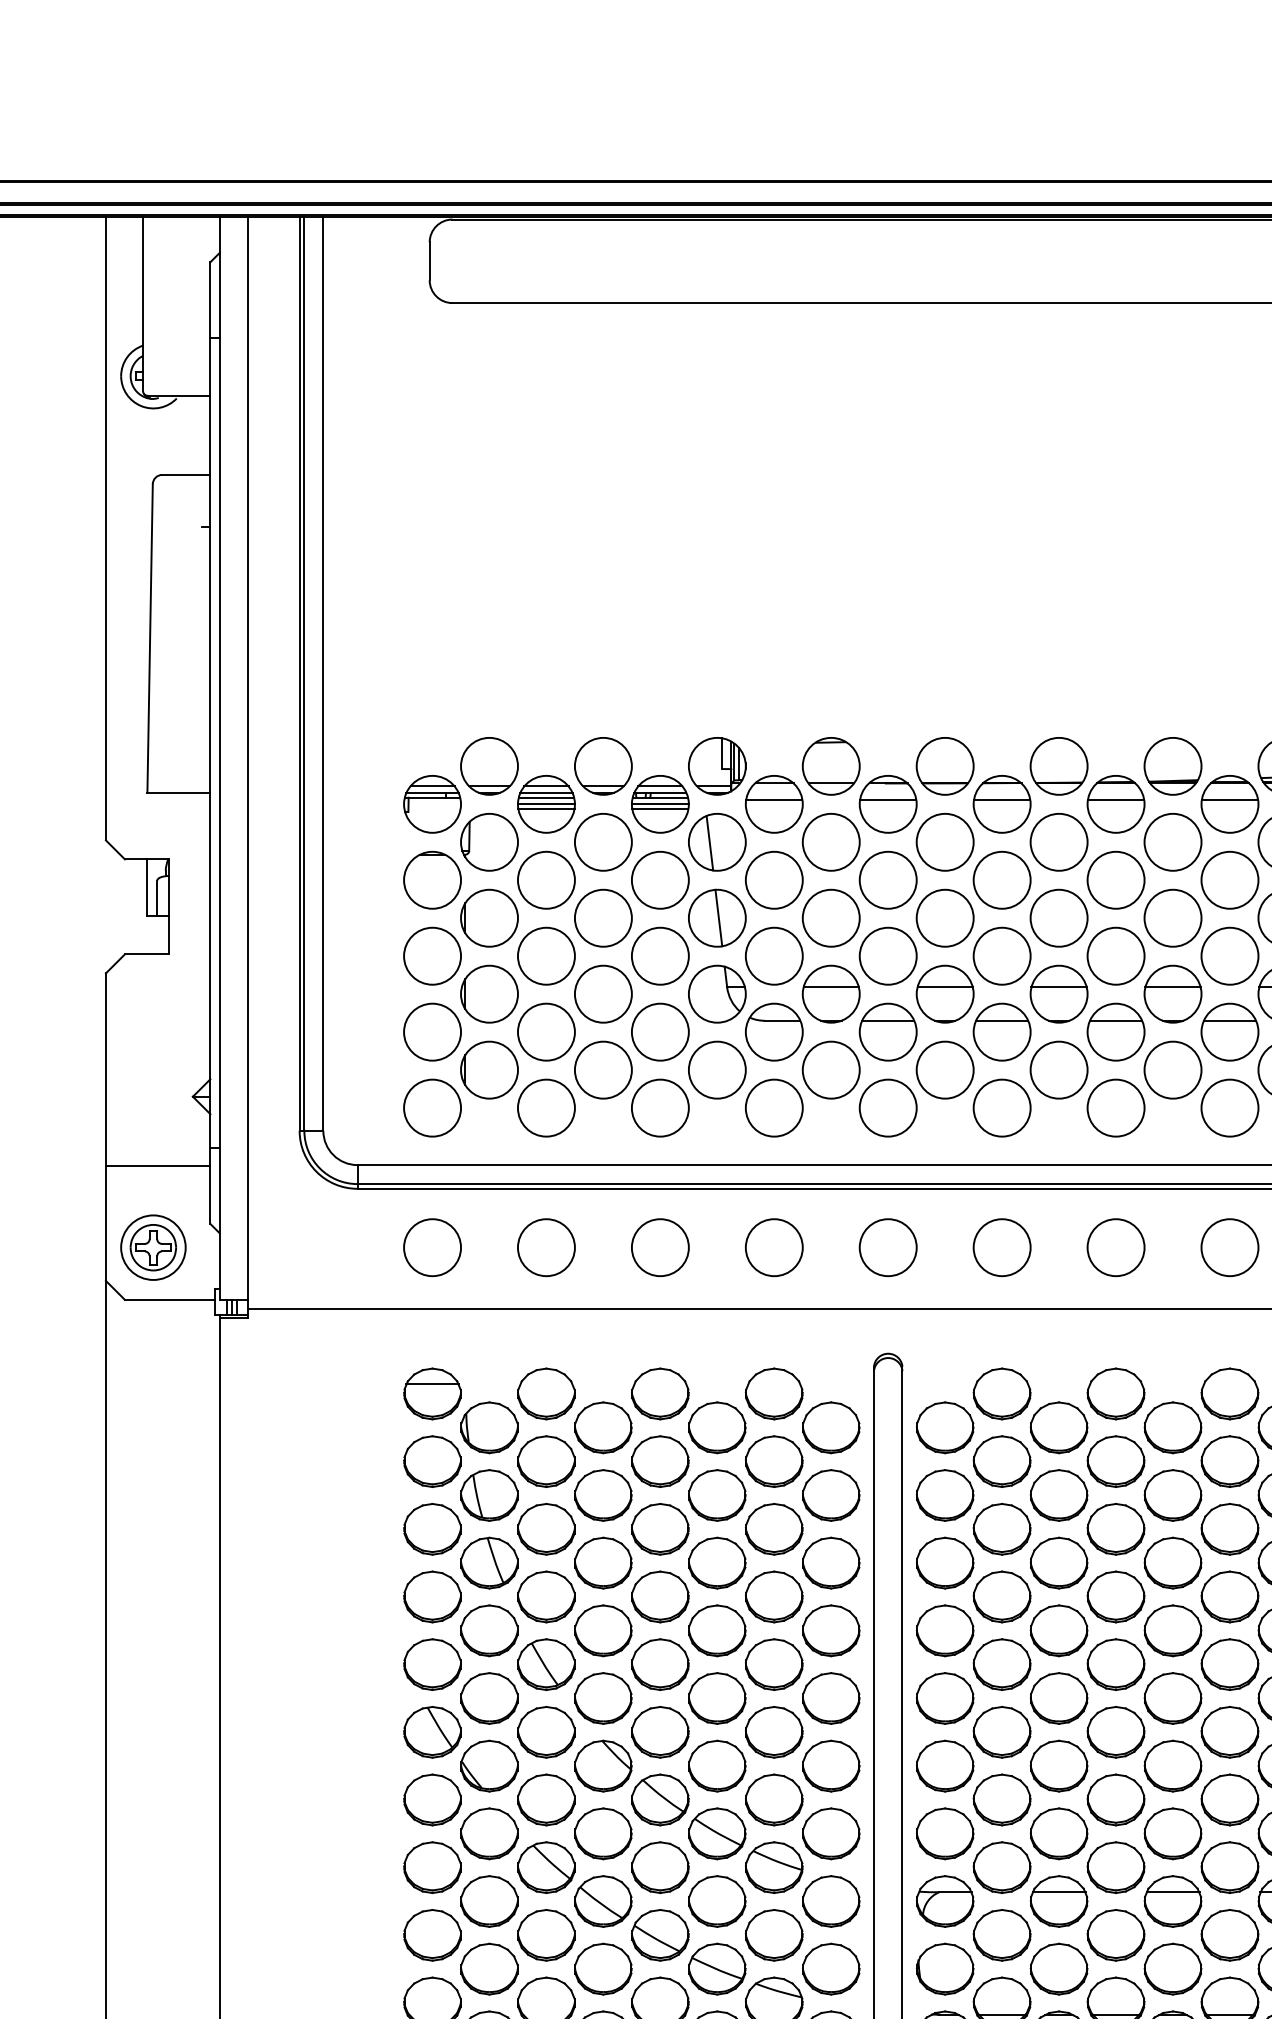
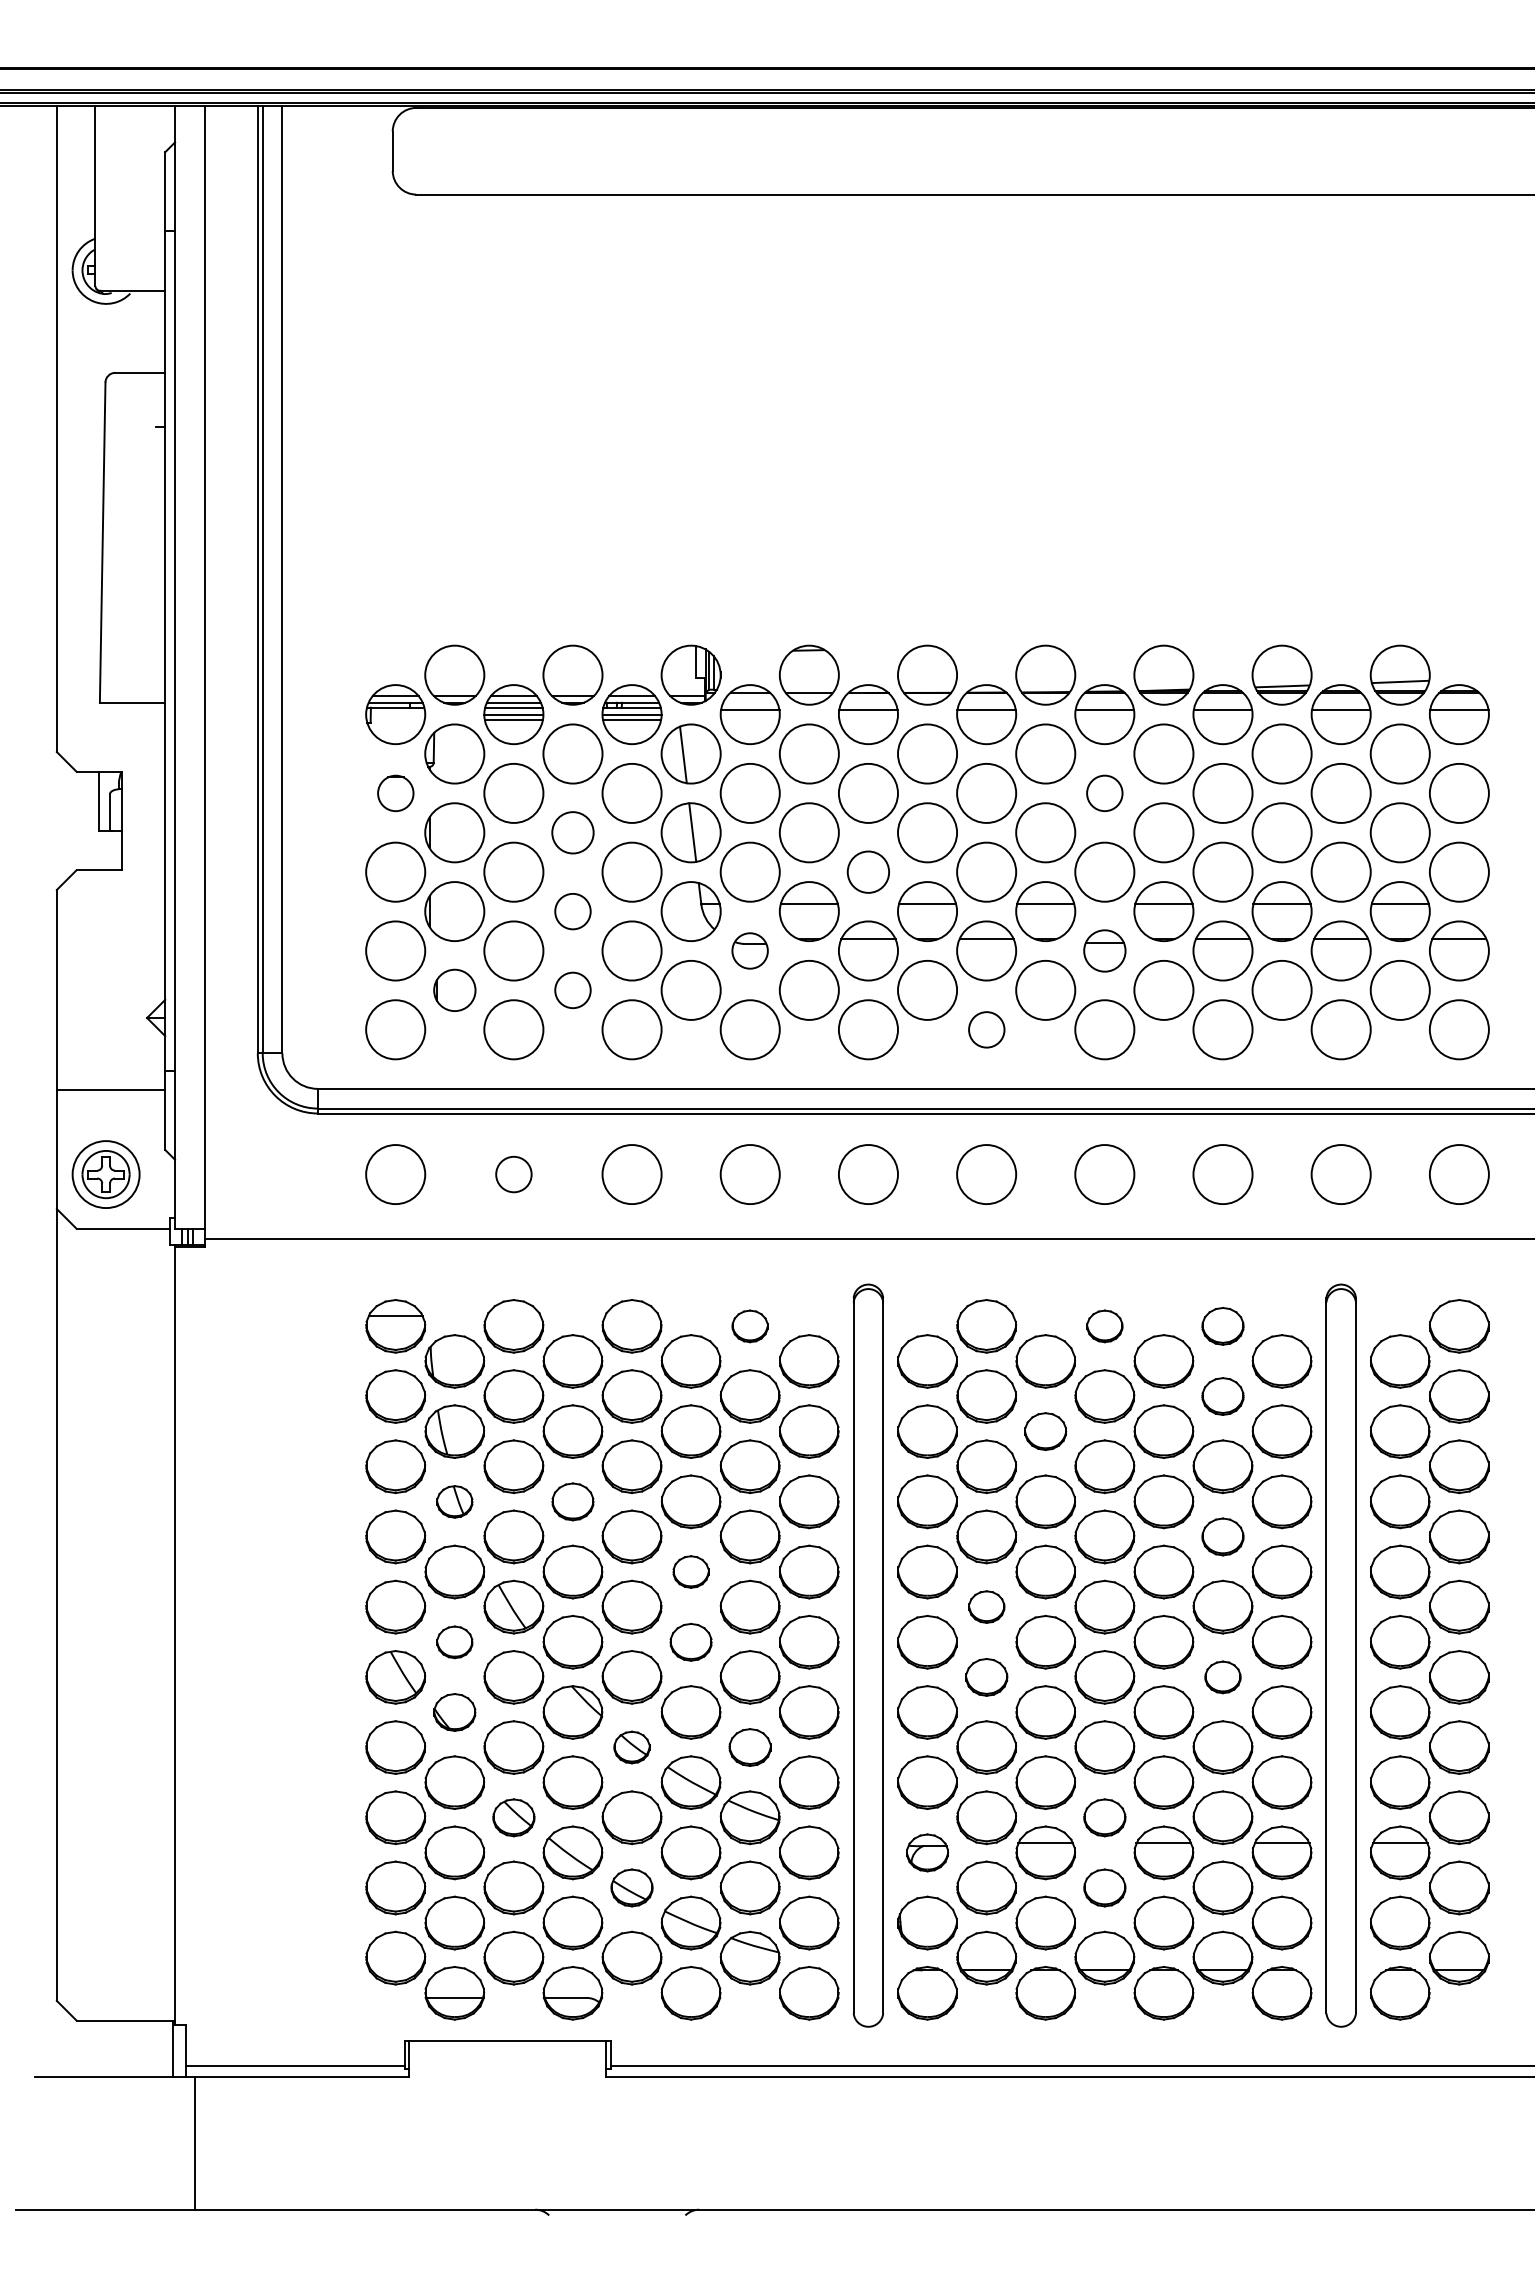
circle: (1115, 879) -> (1104, 792), size x0.6
part: (432, 880) -> (395, 793), size x0.6
circle: (602, 917) -> (572, 832), size x0.7
circle: (888, 955) -> (868, 871), size x0.7
circle: (602, 994) -> (572, 911), size x0.6
part: (773, 1031) -> (749, 950), size x0.6
part: (1115, 1031) -> (1104, 950), size x0.7
part: (489, 1070) -> (454, 990), size x0.7
circle: (602, 1070) -> (572, 990), size x0.6
circle: (1002, 1107) -> (986, 1029), size x0.6
circle: (546, 1247) -> (513, 1174), size x0.6
part: (773, 1394) -> (749, 1326), size x0.6
part: (1115, 1394) -> (1104, 1326), size x0.6
part: (1229, 1394) -> (1222, 1326), size x0.7
part: (1229, 1461) -> (1222, 1396), size x0.7
part: (1058, 1495) -> (1045, 1431), size x0.7
part: (489, 1562) -> (454, 1501), size x0.6
part: (602, 1562) -> (572, 1501), size x0.7
part: (1229, 1596) -> (1222, 1536), size x0.7
part: (716, 1630) -> (690, 1571), size x0.6
part: (1002, 1664) -> (986, 1606), size x0.6
part: (489, 1698) -> (454, 1642), size x0.6
part: (716, 1698) -> (690, 1642), size x0.7
part: (1002, 1732) -> (986, 1677), size x0.7
part: (1229, 1732) -> (1222, 1677), size x0.6
part: (489, 1766) -> (454, 1712), size x0.7
part: (659, 1799) -> (631, 1747), size x0.6
part: (773, 1799) -> (749, 1747), size x0.7
part: (546, 1867) -> (513, 1817), size x0.7
part: (1115, 1867) -> (1104, 1817), size x0.7
part: (945, 1901) -> (927, 1852), size x0.7
part: (659, 1934) -> (631, 1887), size x0.7
part: (1115, 1934) -> (1104, 1887), size x0.7

